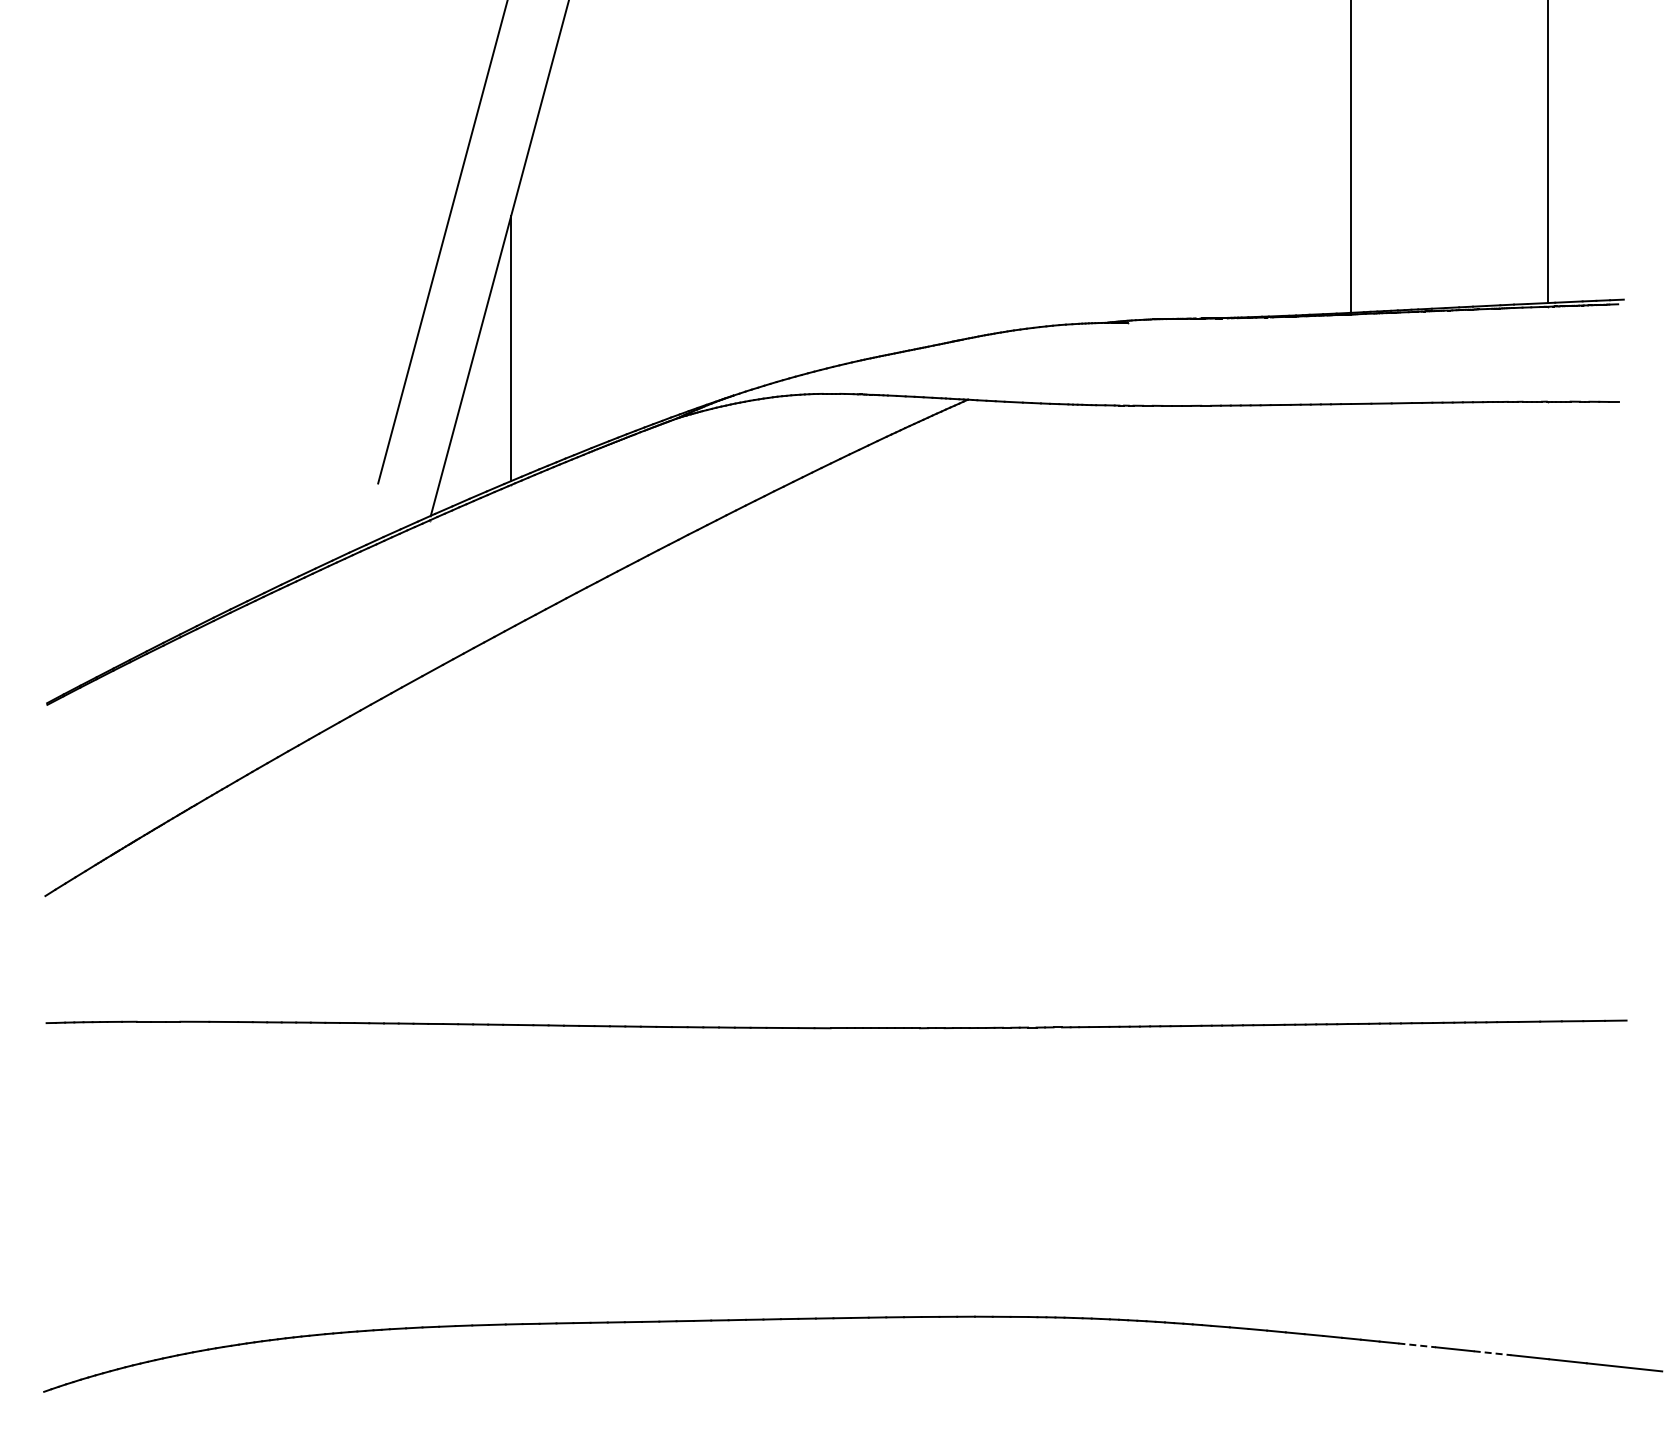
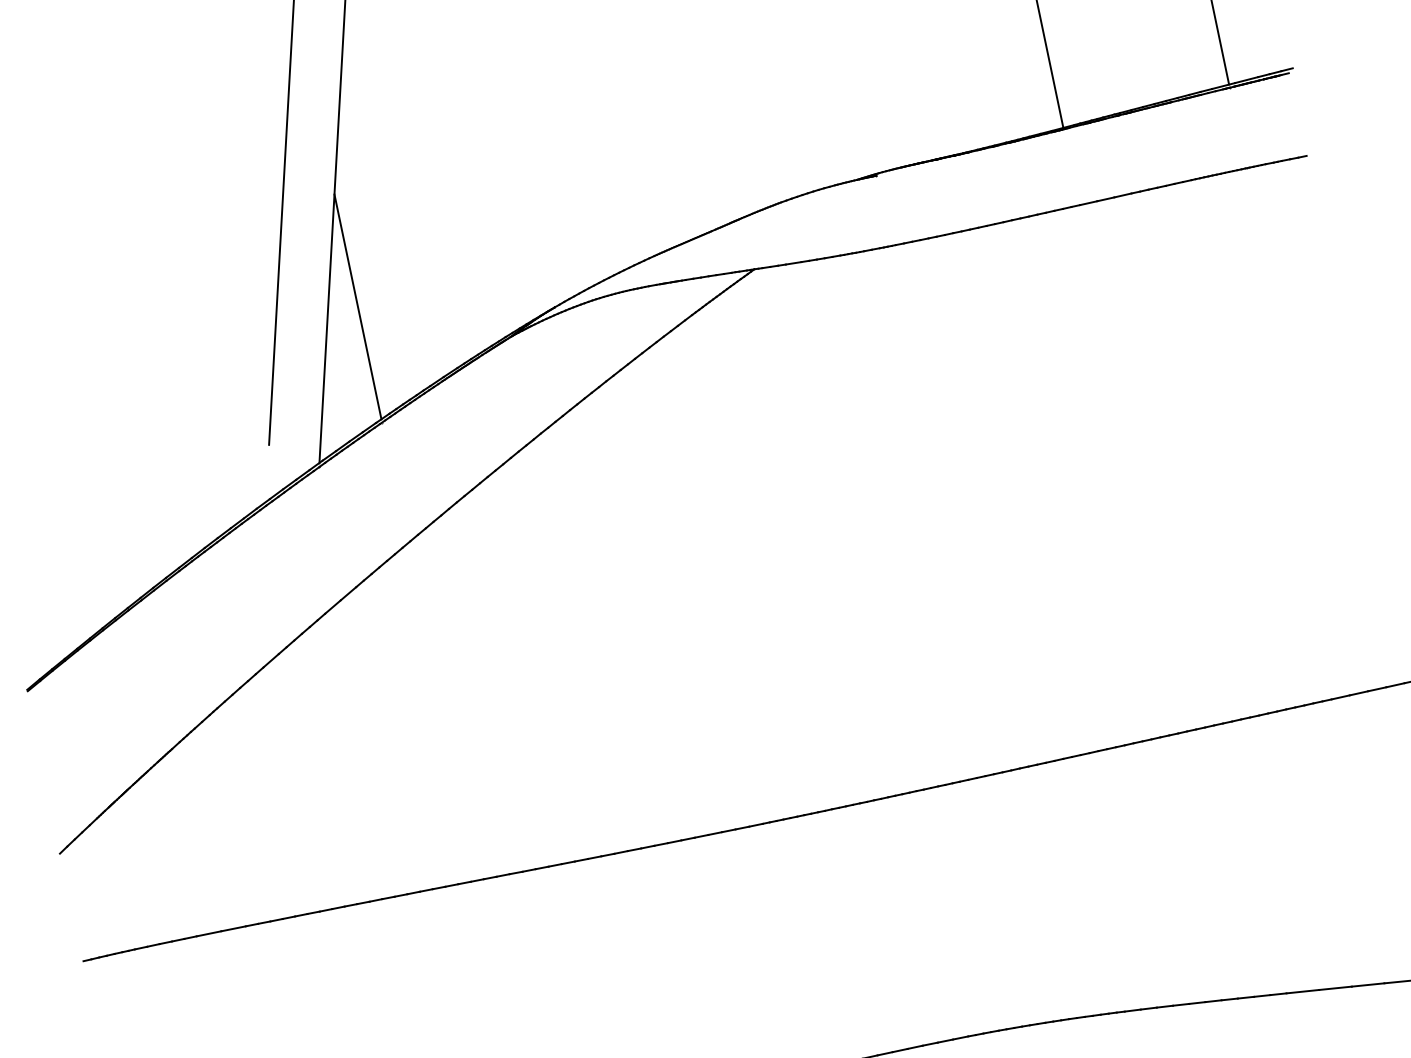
line: (1417, 1345) -> (1303, 991), dashed -> solid
line: (1492, 1353) -> (1368, 985), dashed -> solid

